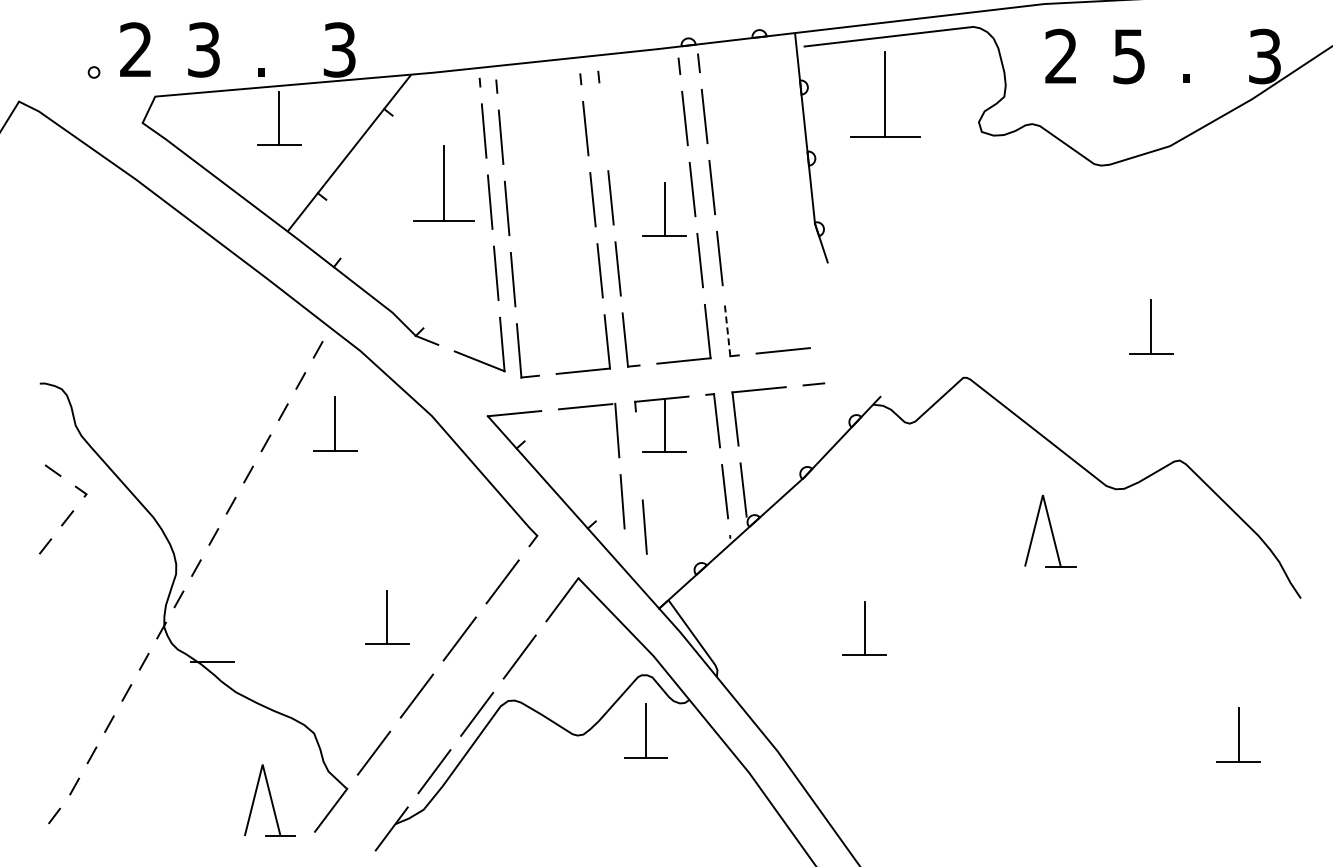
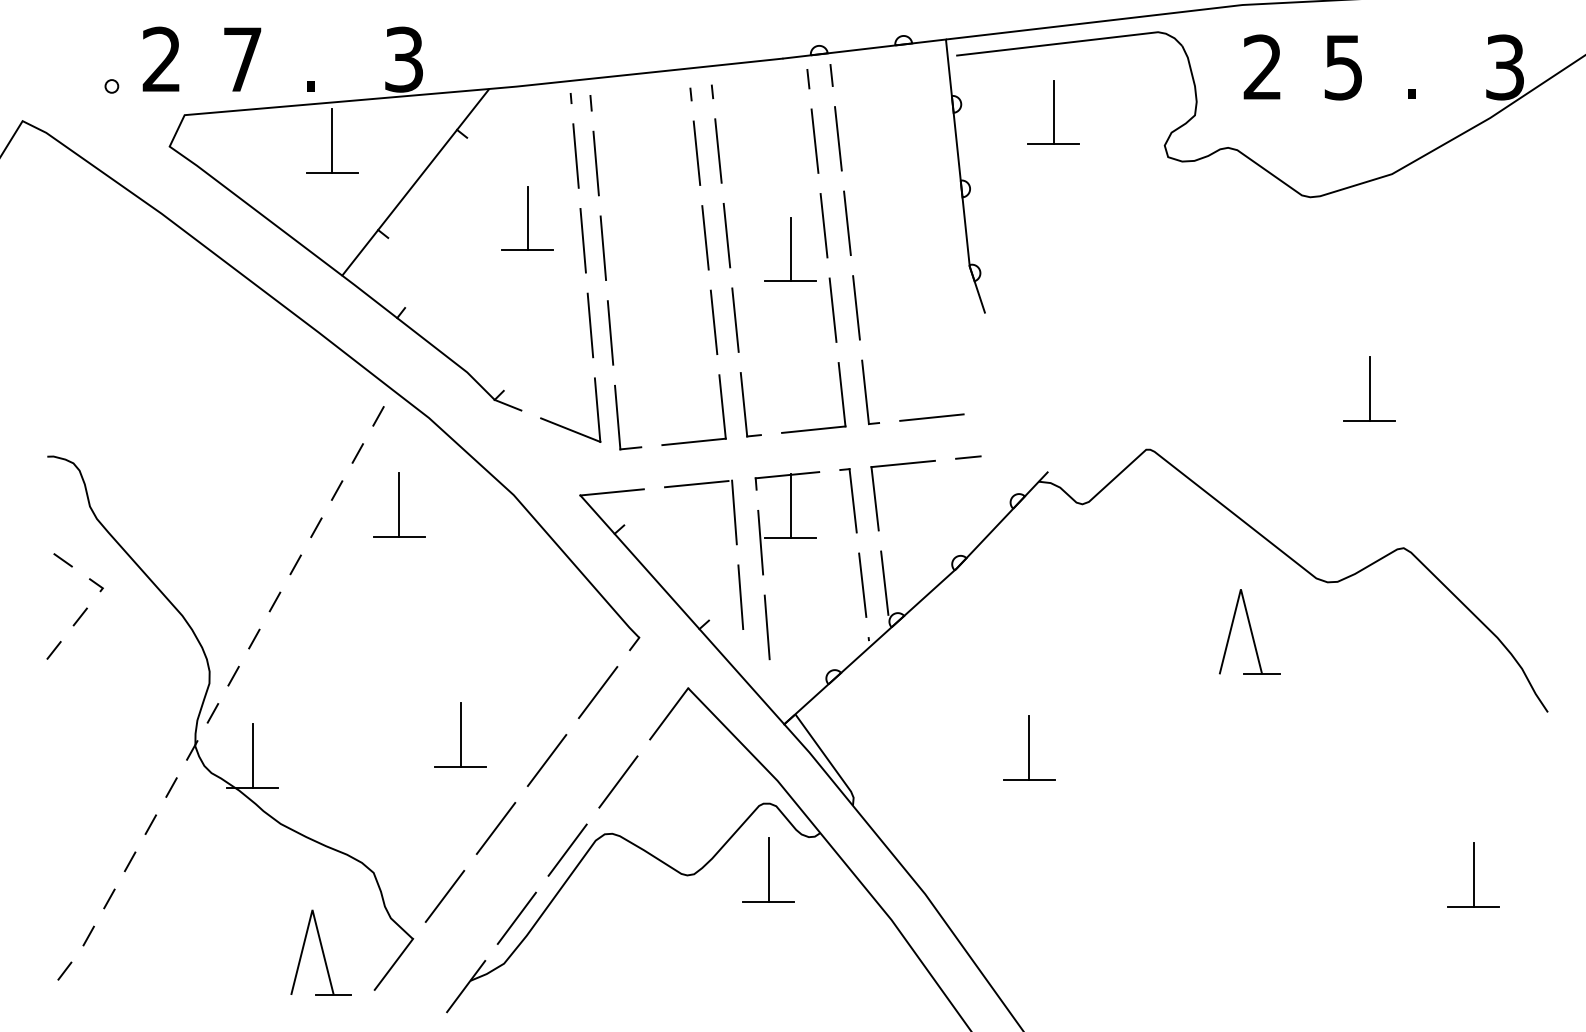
text: (203, 49) -> (242, 59), 3 -> 7
part: (885, 94) -> (1053, 112), size x0.62
line: (603, 126) -> (718, 150), added
part: (443, 183) -> (527, 218), size x0.71
line: (727, 329) -> (865, 392), dashed -> solid
line: (639, 455) -> (760, 542), added
line: (212, 634) -> (252, 755), added

